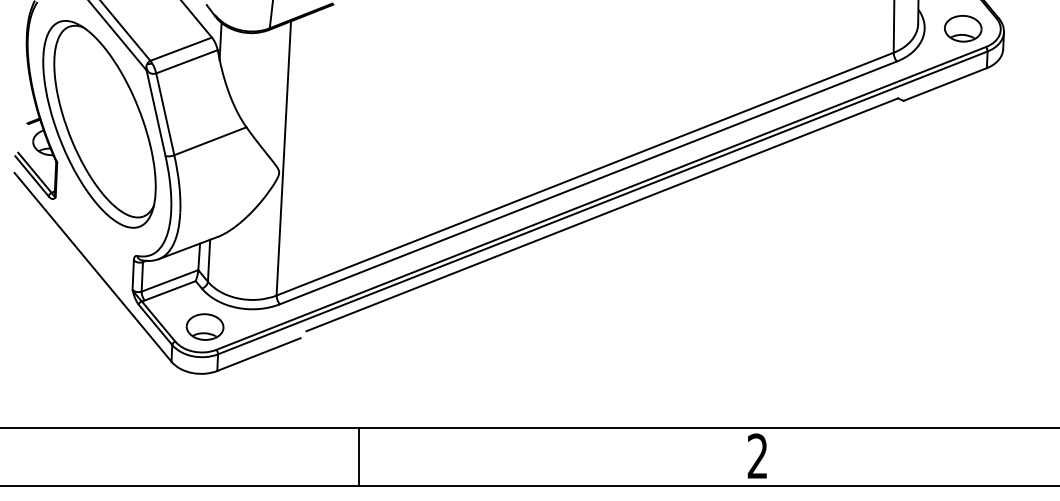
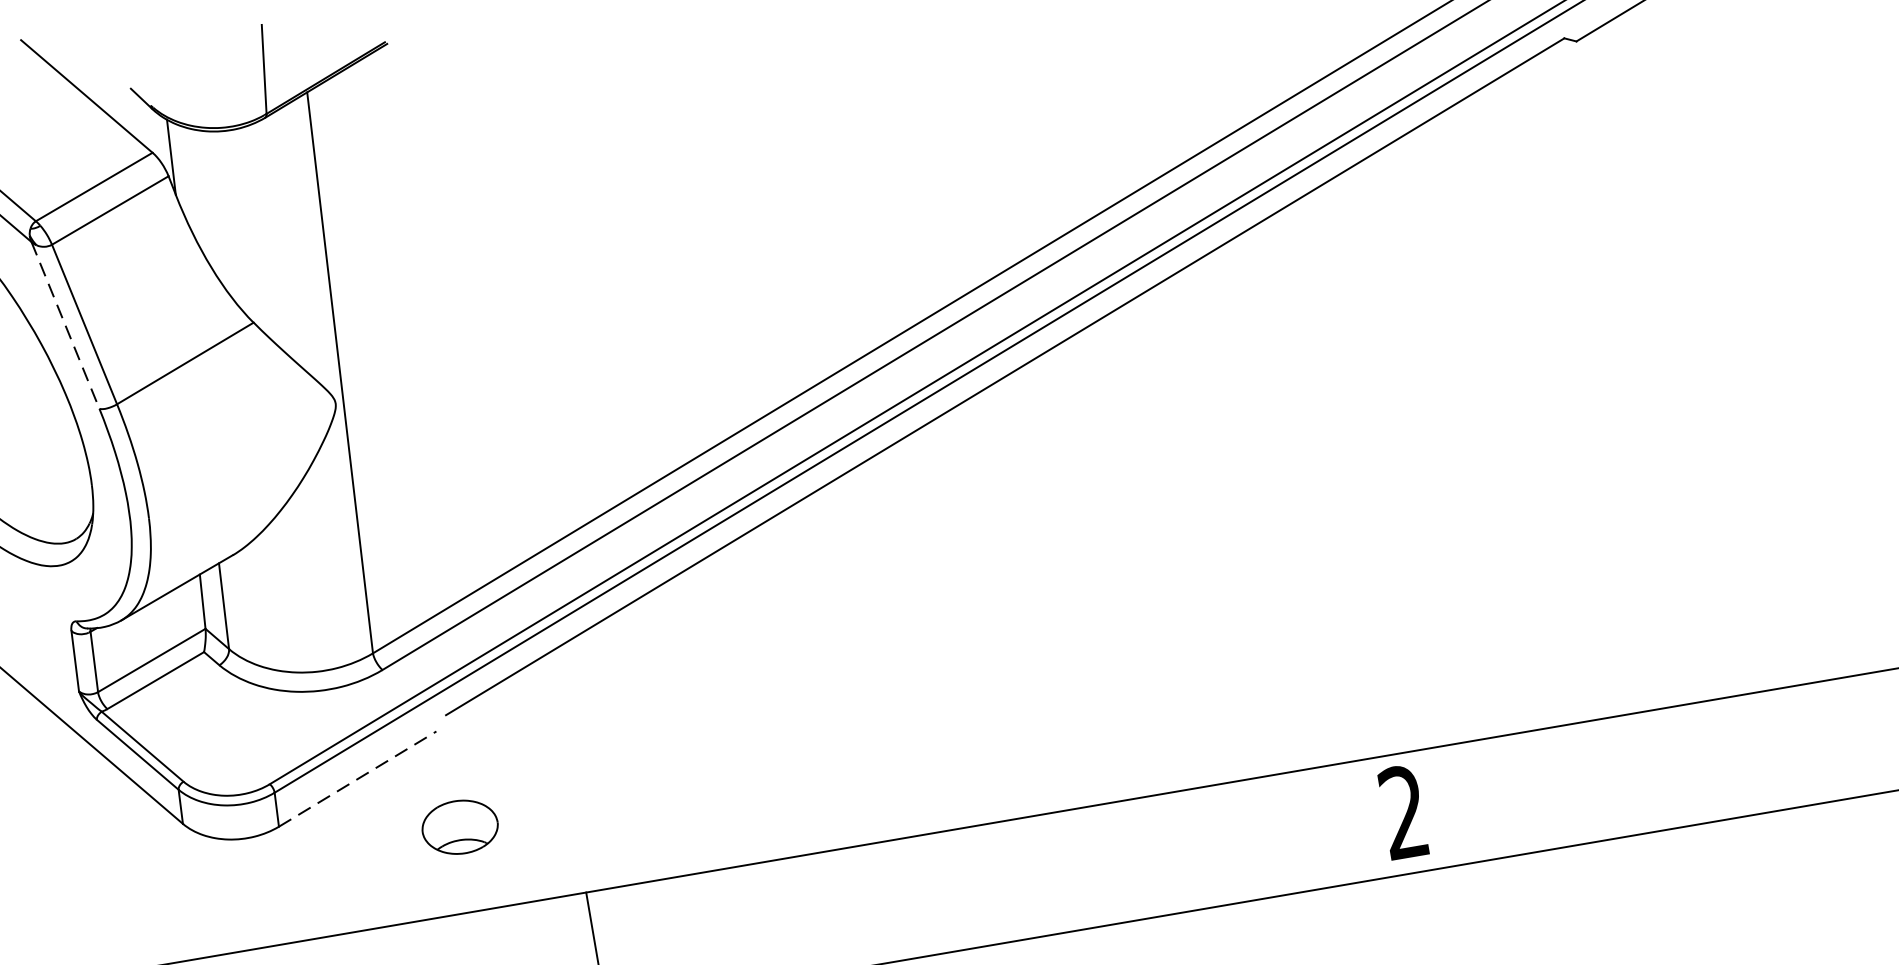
line: (156, 113) -> (66, 325), solid -> dashed
part: (204, 326) -> (458, 826), moved
line: (258, 354) -> (356, 779), solid -> dashed

